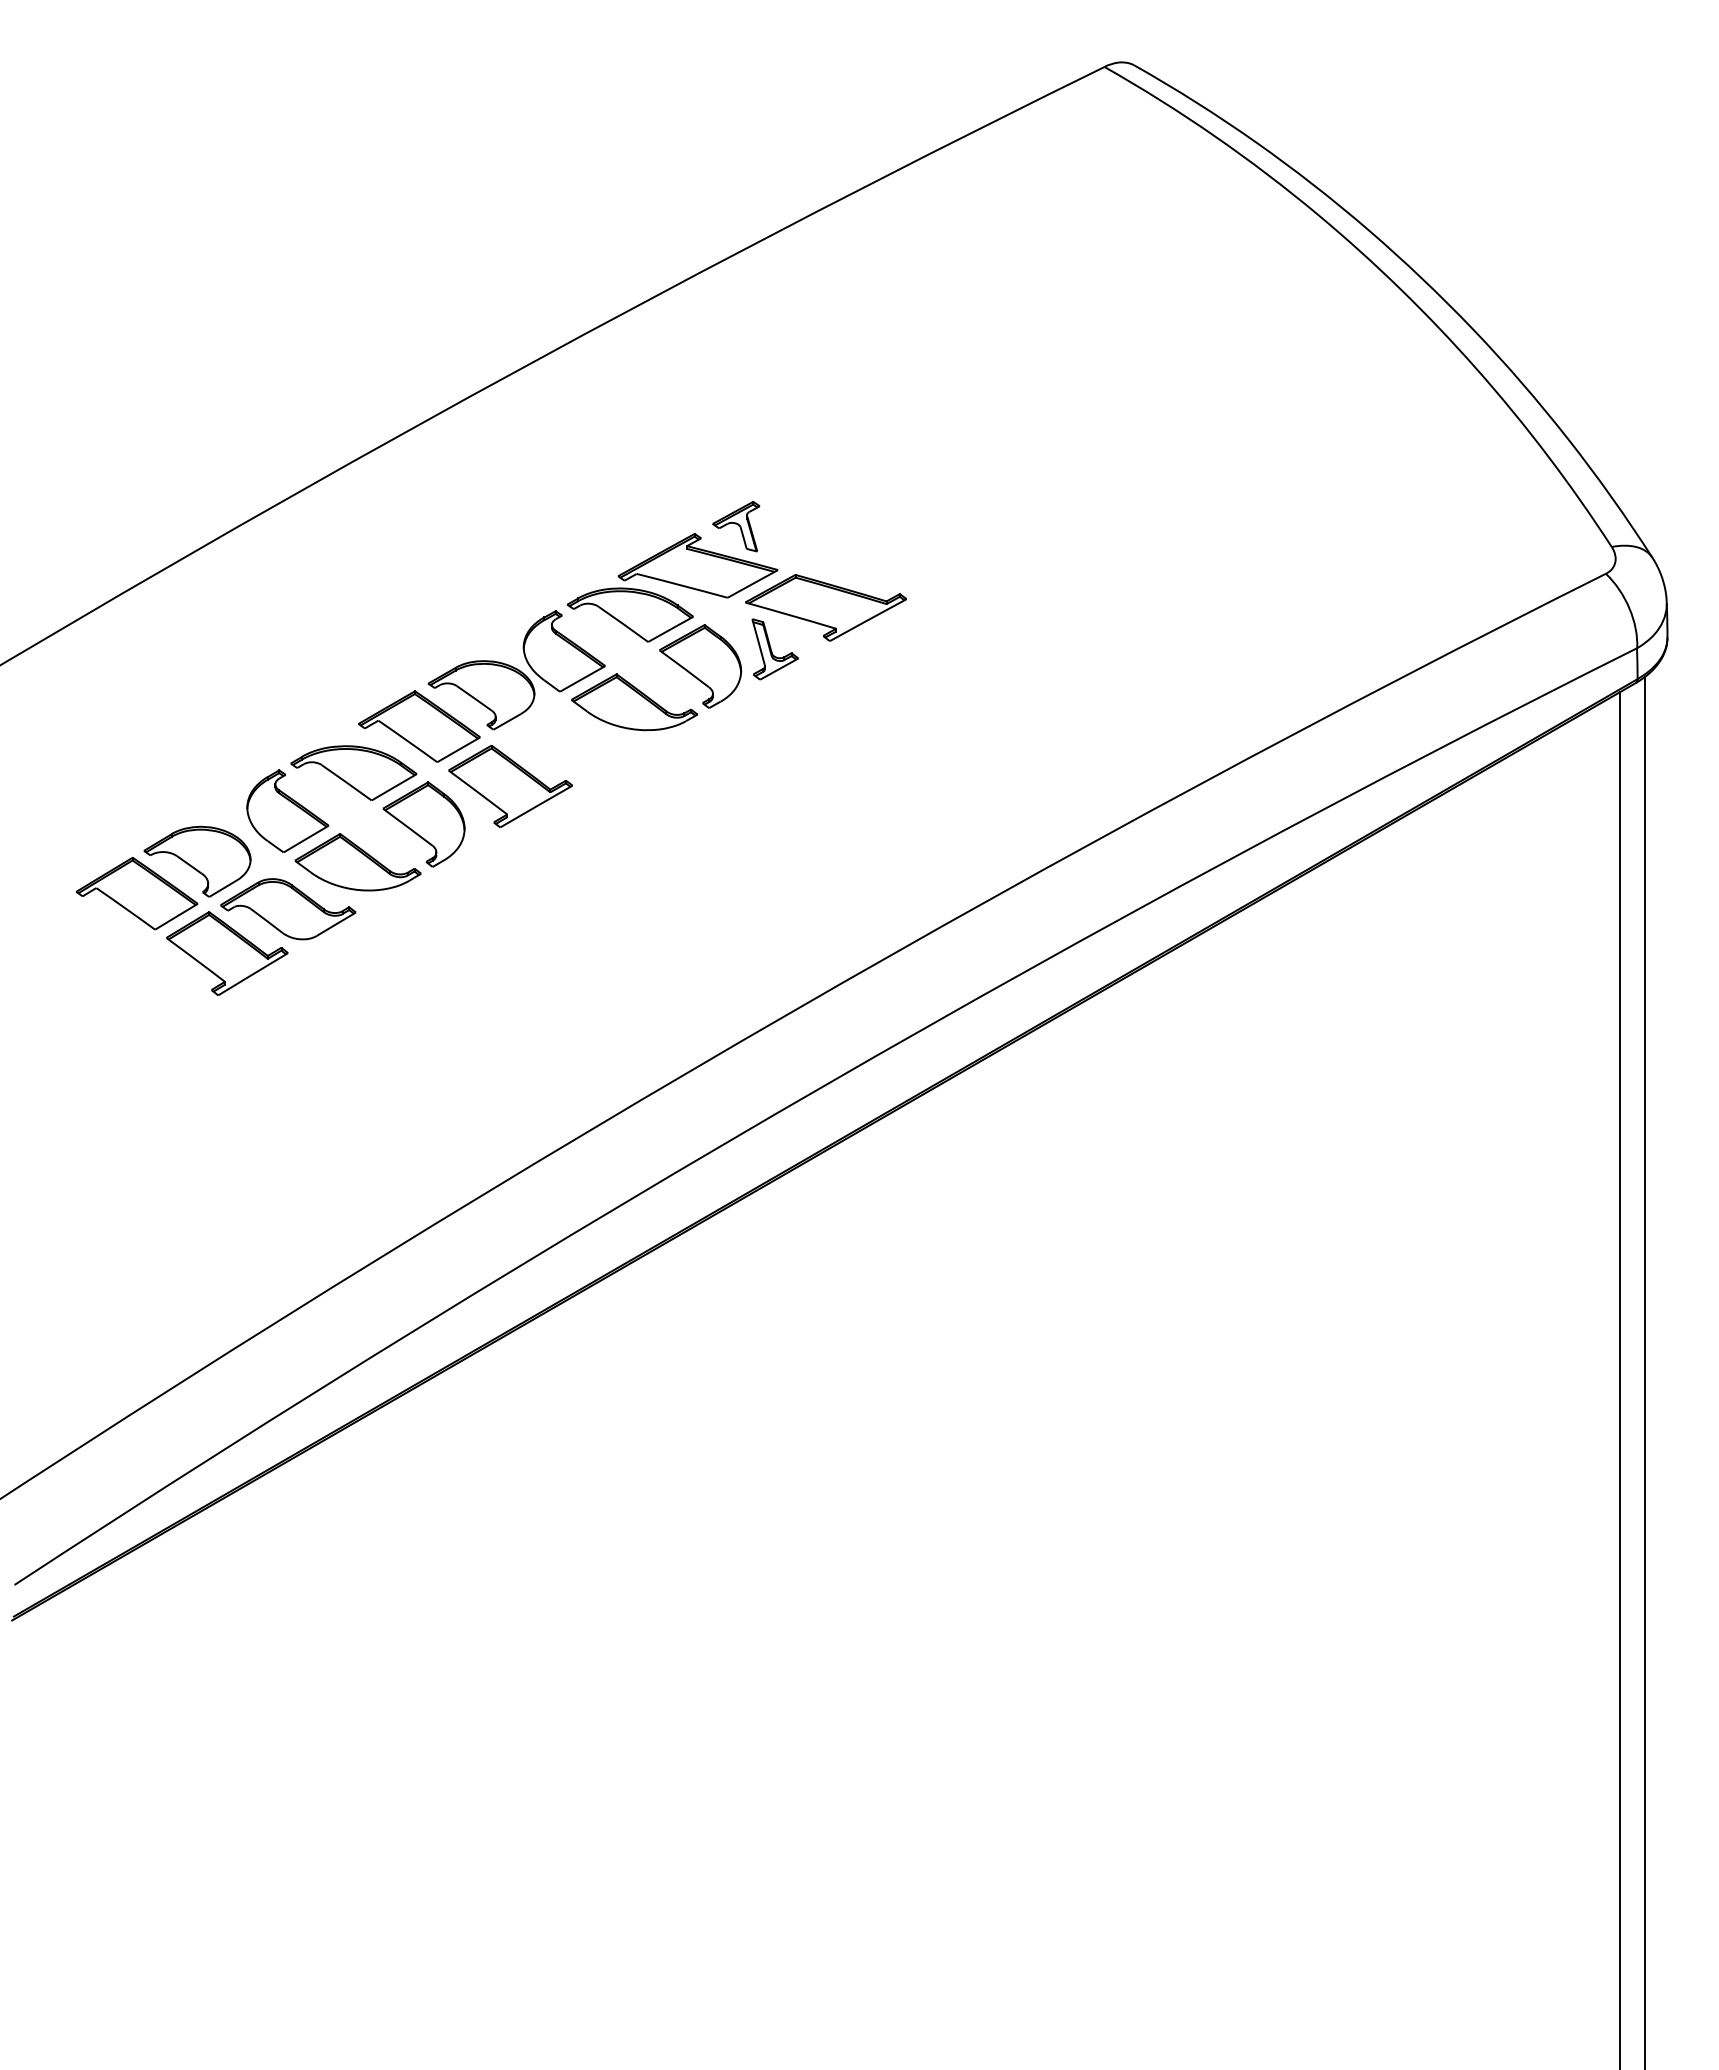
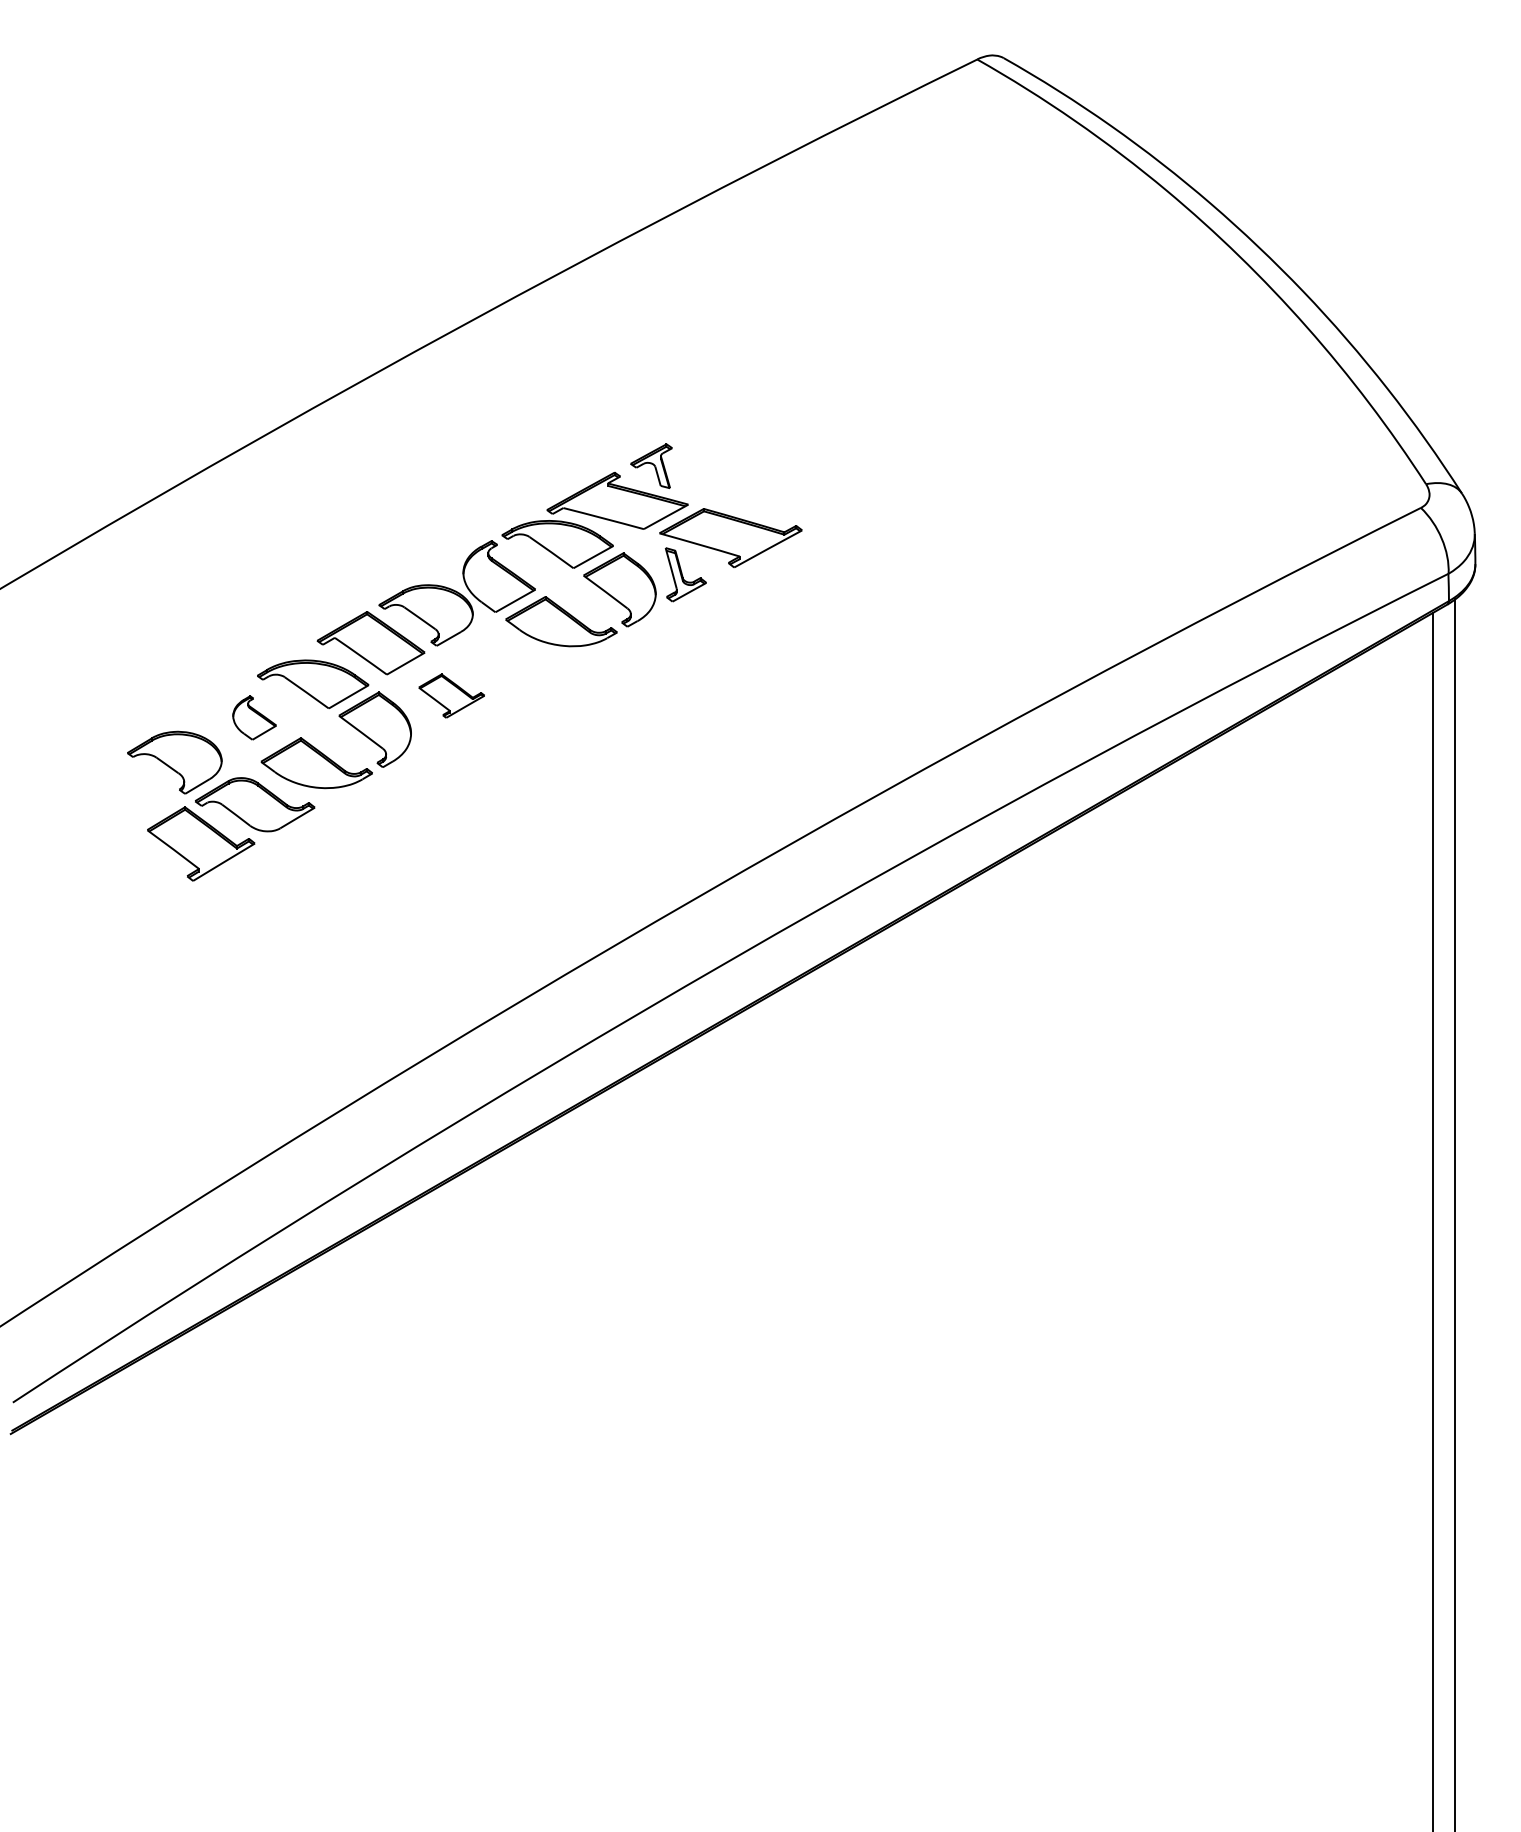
part: (510, 786) -> (451, 696), size x0.6
part: (287, 810) -> (254, 717), size x0.6
part: (136, 893) -> (120, 790), removed

